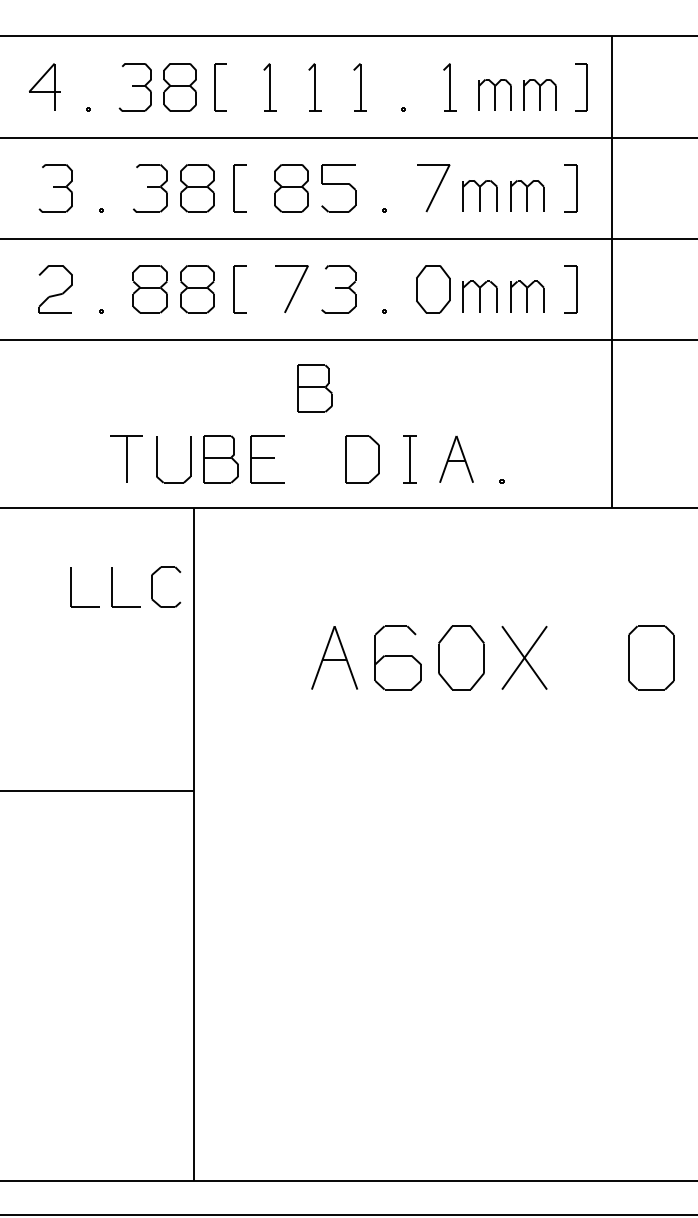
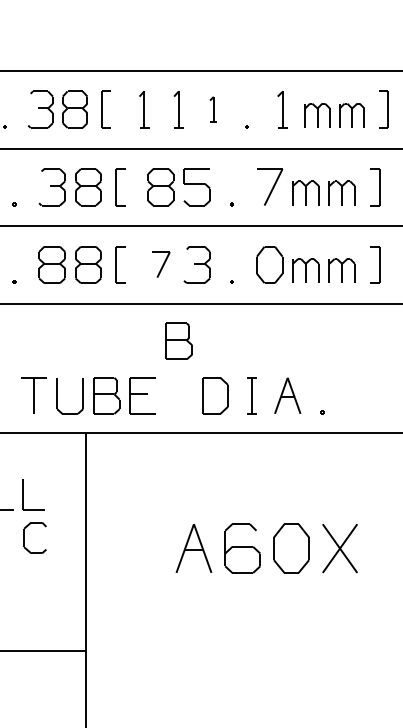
part: (359, 87) -> (213, 109), size x0.7
part: (291, 288) -> (160, 264), size x0.7
part: (152, 586) -> (24, 537), moved

